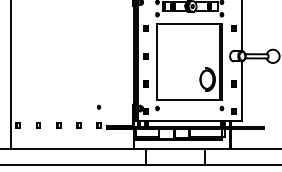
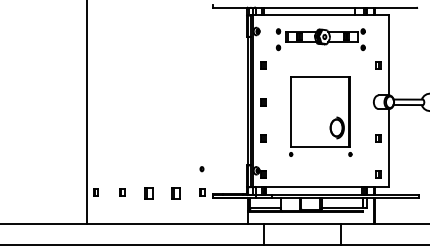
part: (189, 67) -> (320, 116), size x0.7
part: (59, 125) -> (149, 192), size x1.6
part: (78, 125) -> (175, 192), size x1.6

